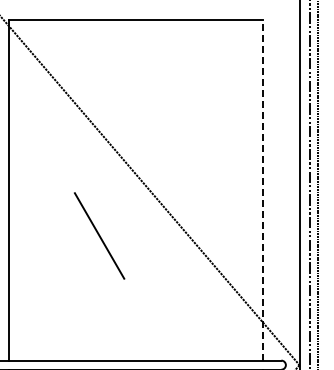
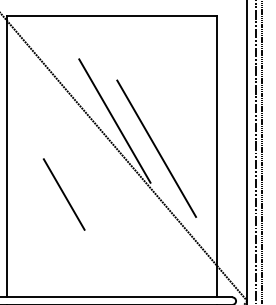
line: (138, 146) -> (114, 120), added
line: (189, 180) -> (156, 148), added
line: (263, 189) -> (217, 156), dashed -> solid
line: (99, 235) -> (64, 194), moved

